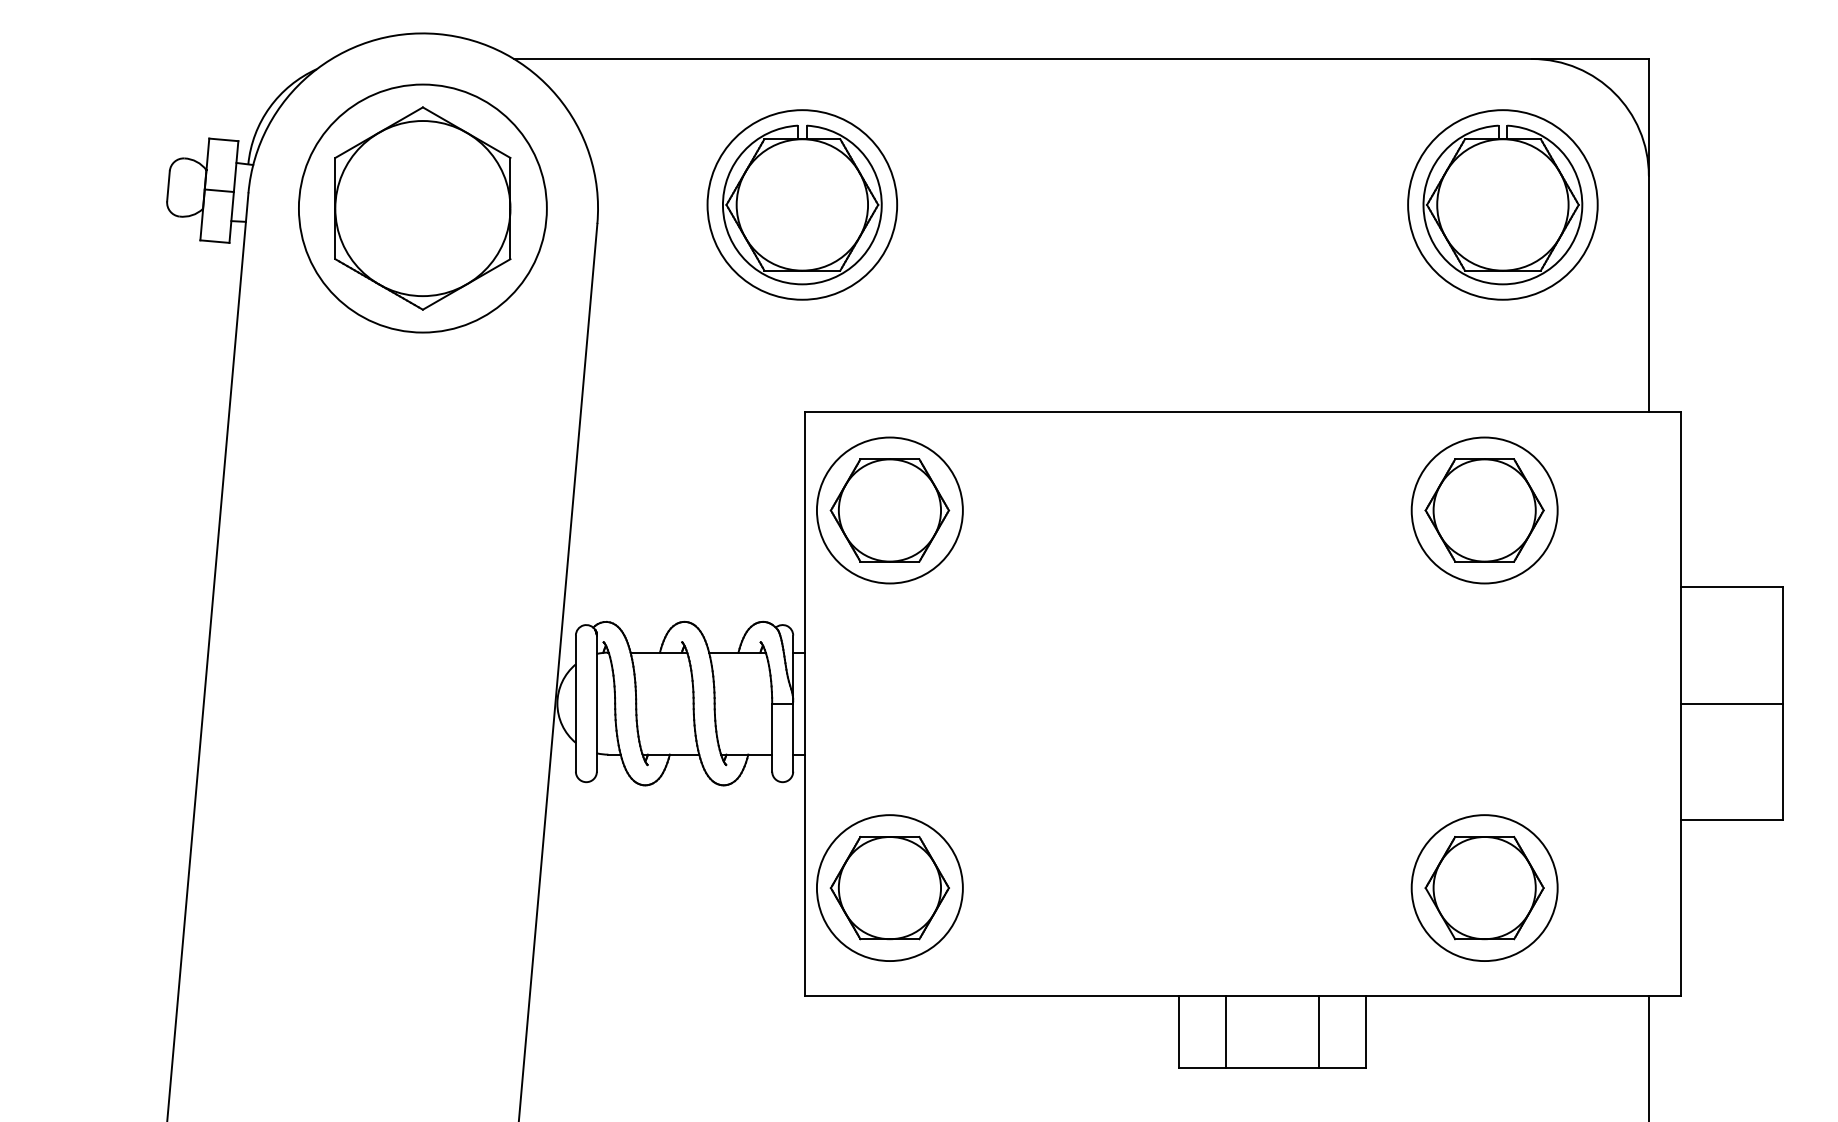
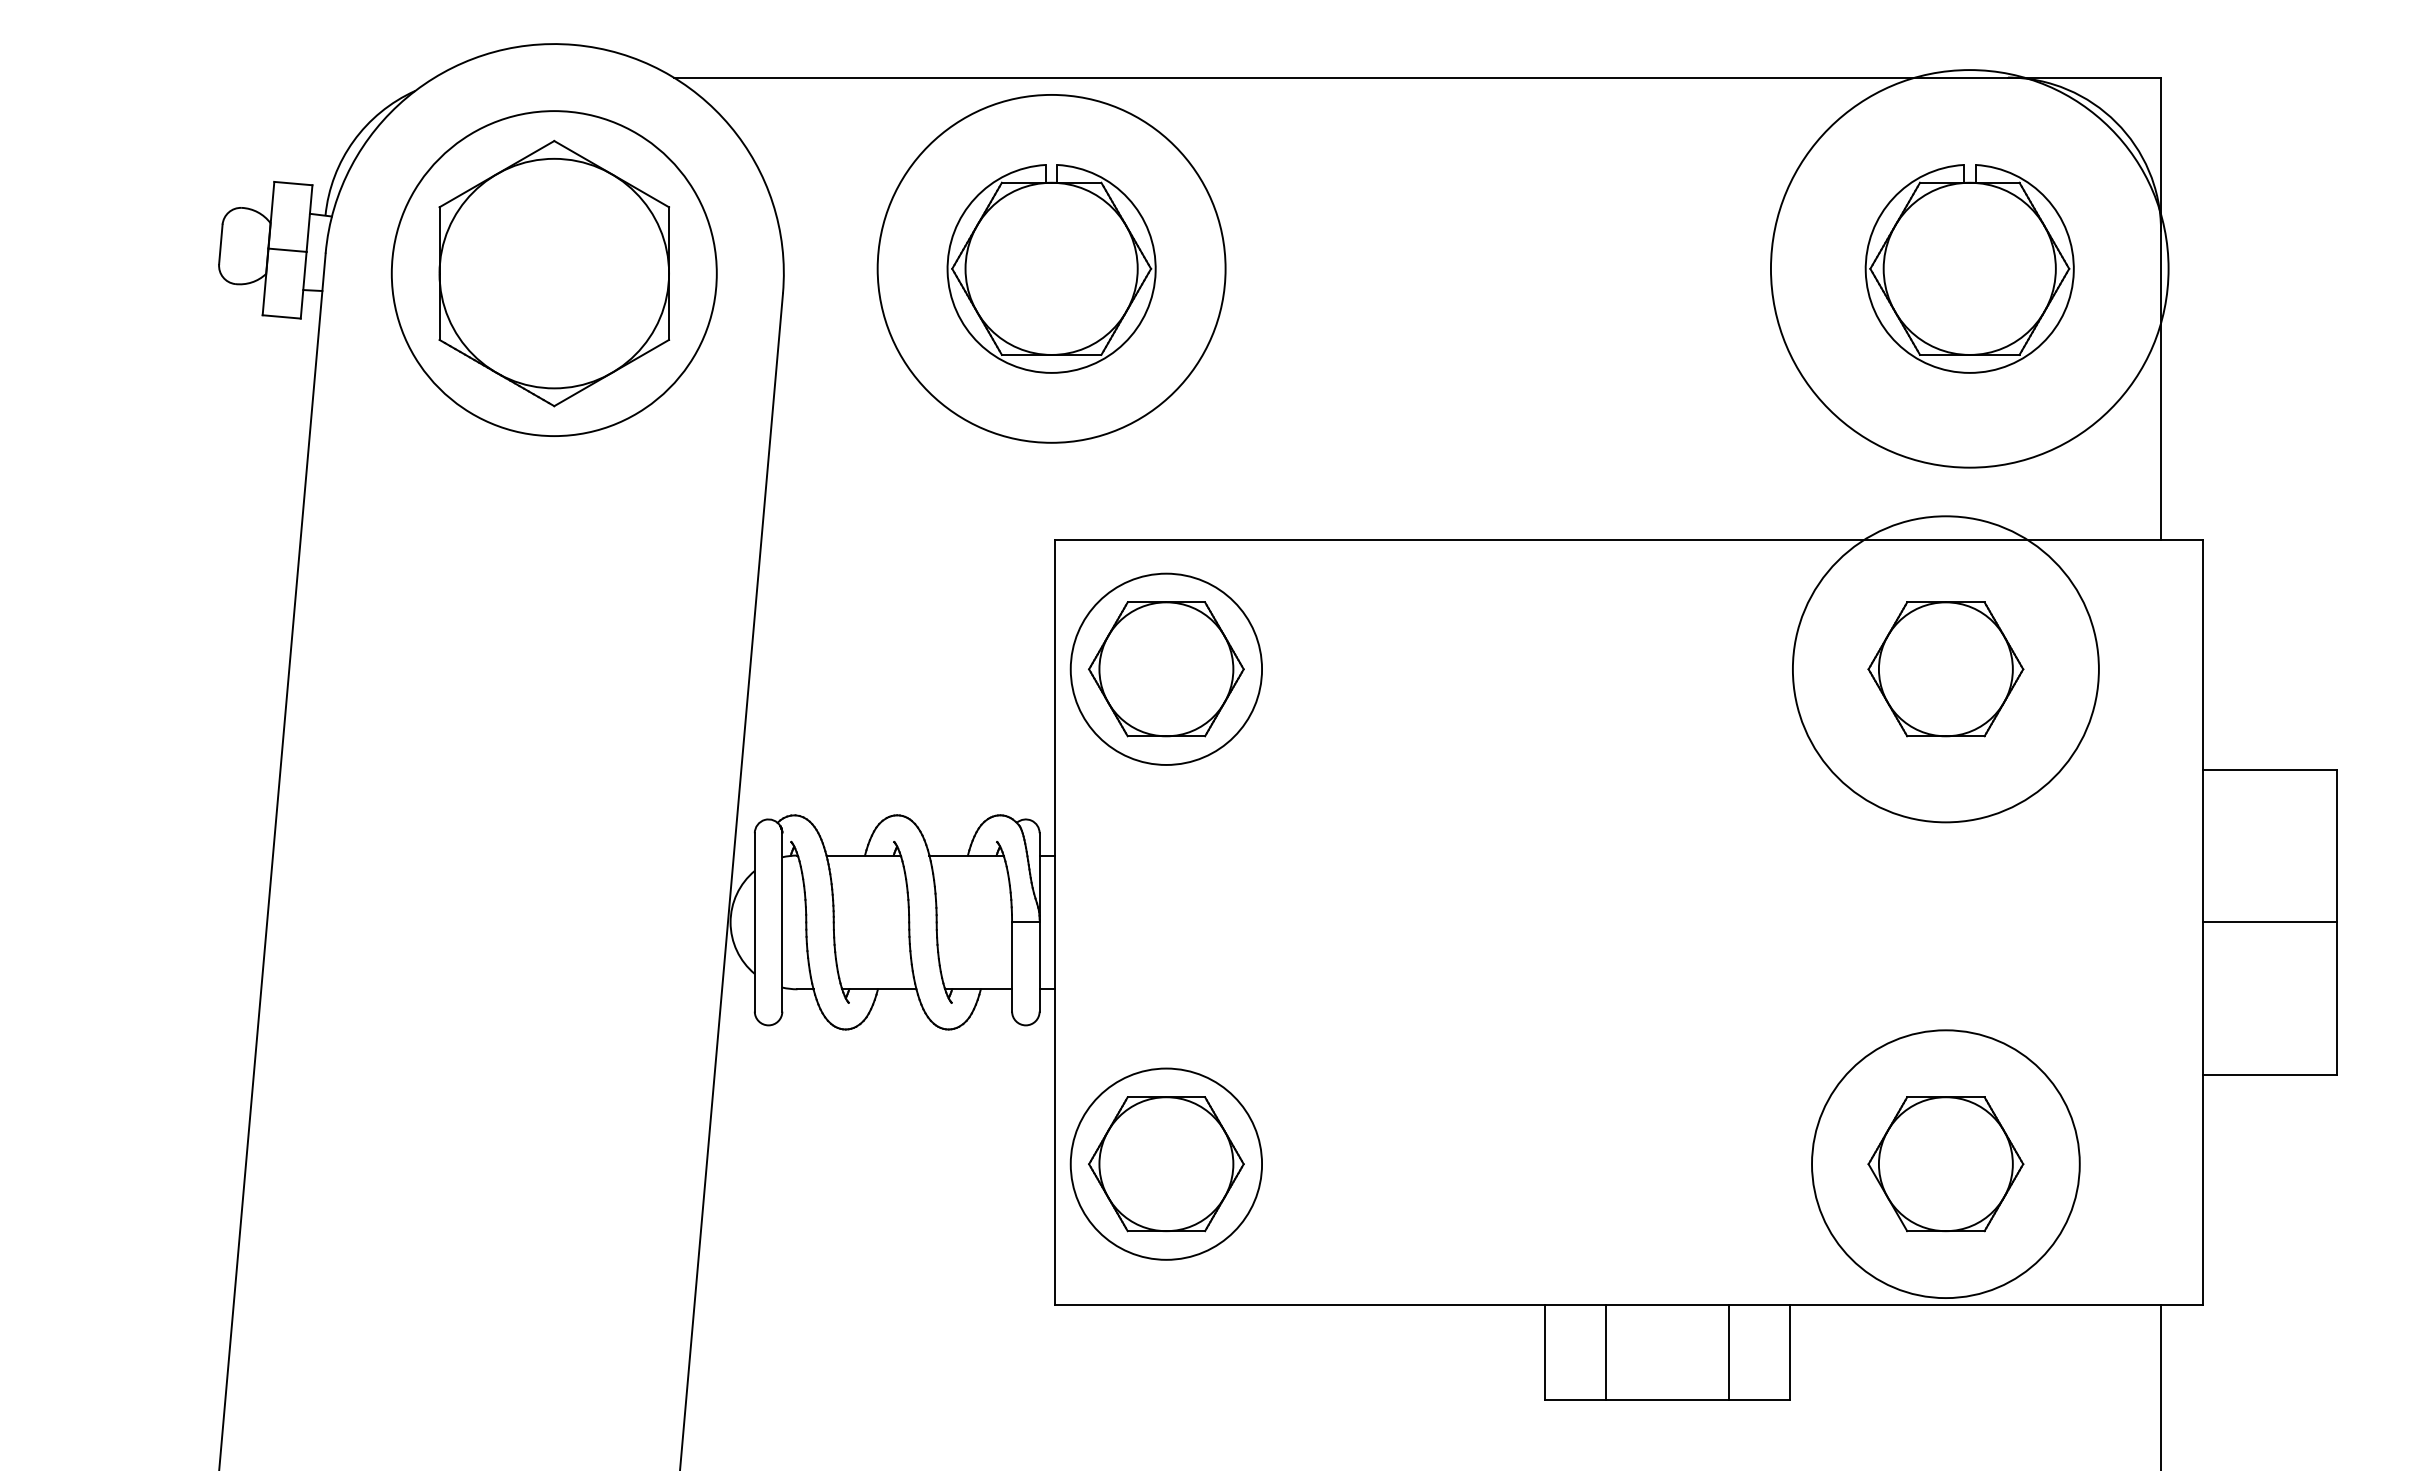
circle: (802, 204) -> (1051, 268), size x1.4
circle: (1502, 204) -> (1969, 268), size x1.6
circle: (1484, 509) -> (1945, 668), size x1.6
circle: (1484, 887) -> (1945, 1163), size x1.4

